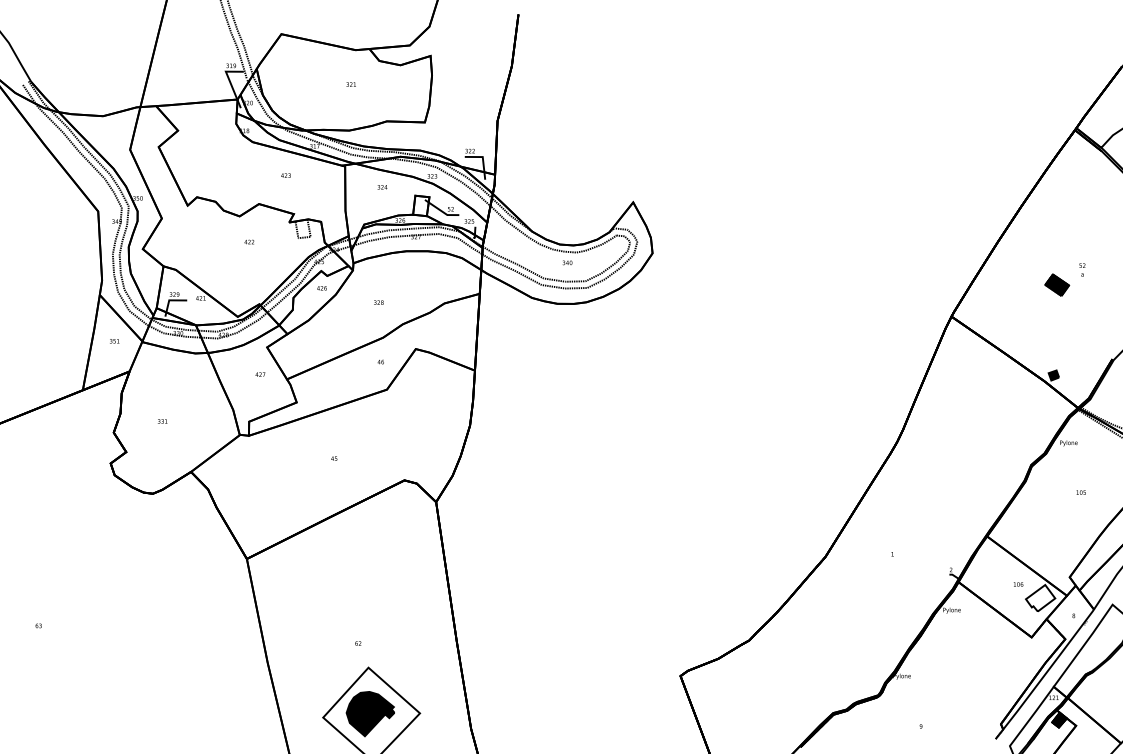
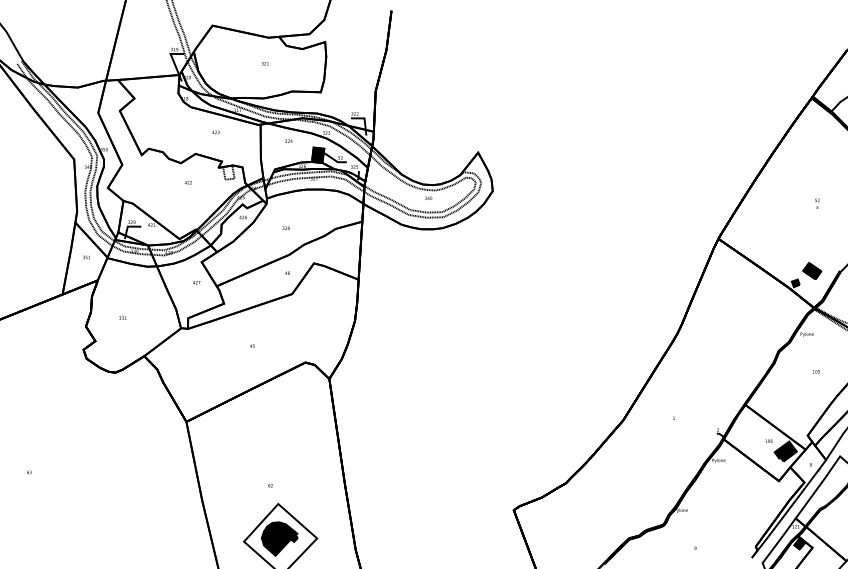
fill: (420, 206) -> (317, 155), added
part: (1057, 284) -> (812, 270), moved
fill: (1040, 598) -> (785, 451), added

